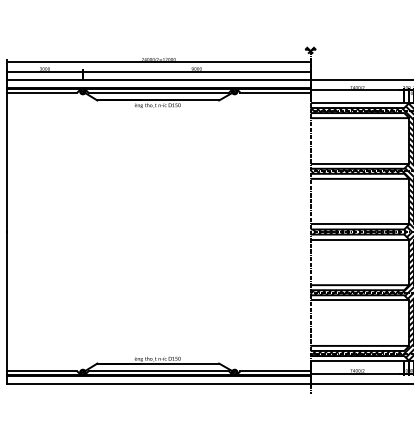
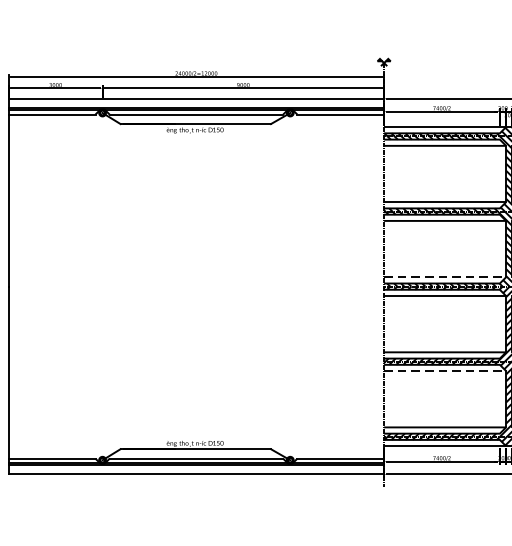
line: (360, 224) -> (445, 277), solid -> dashed
line: (360, 300) -> (445, 371), solid -> dashed

